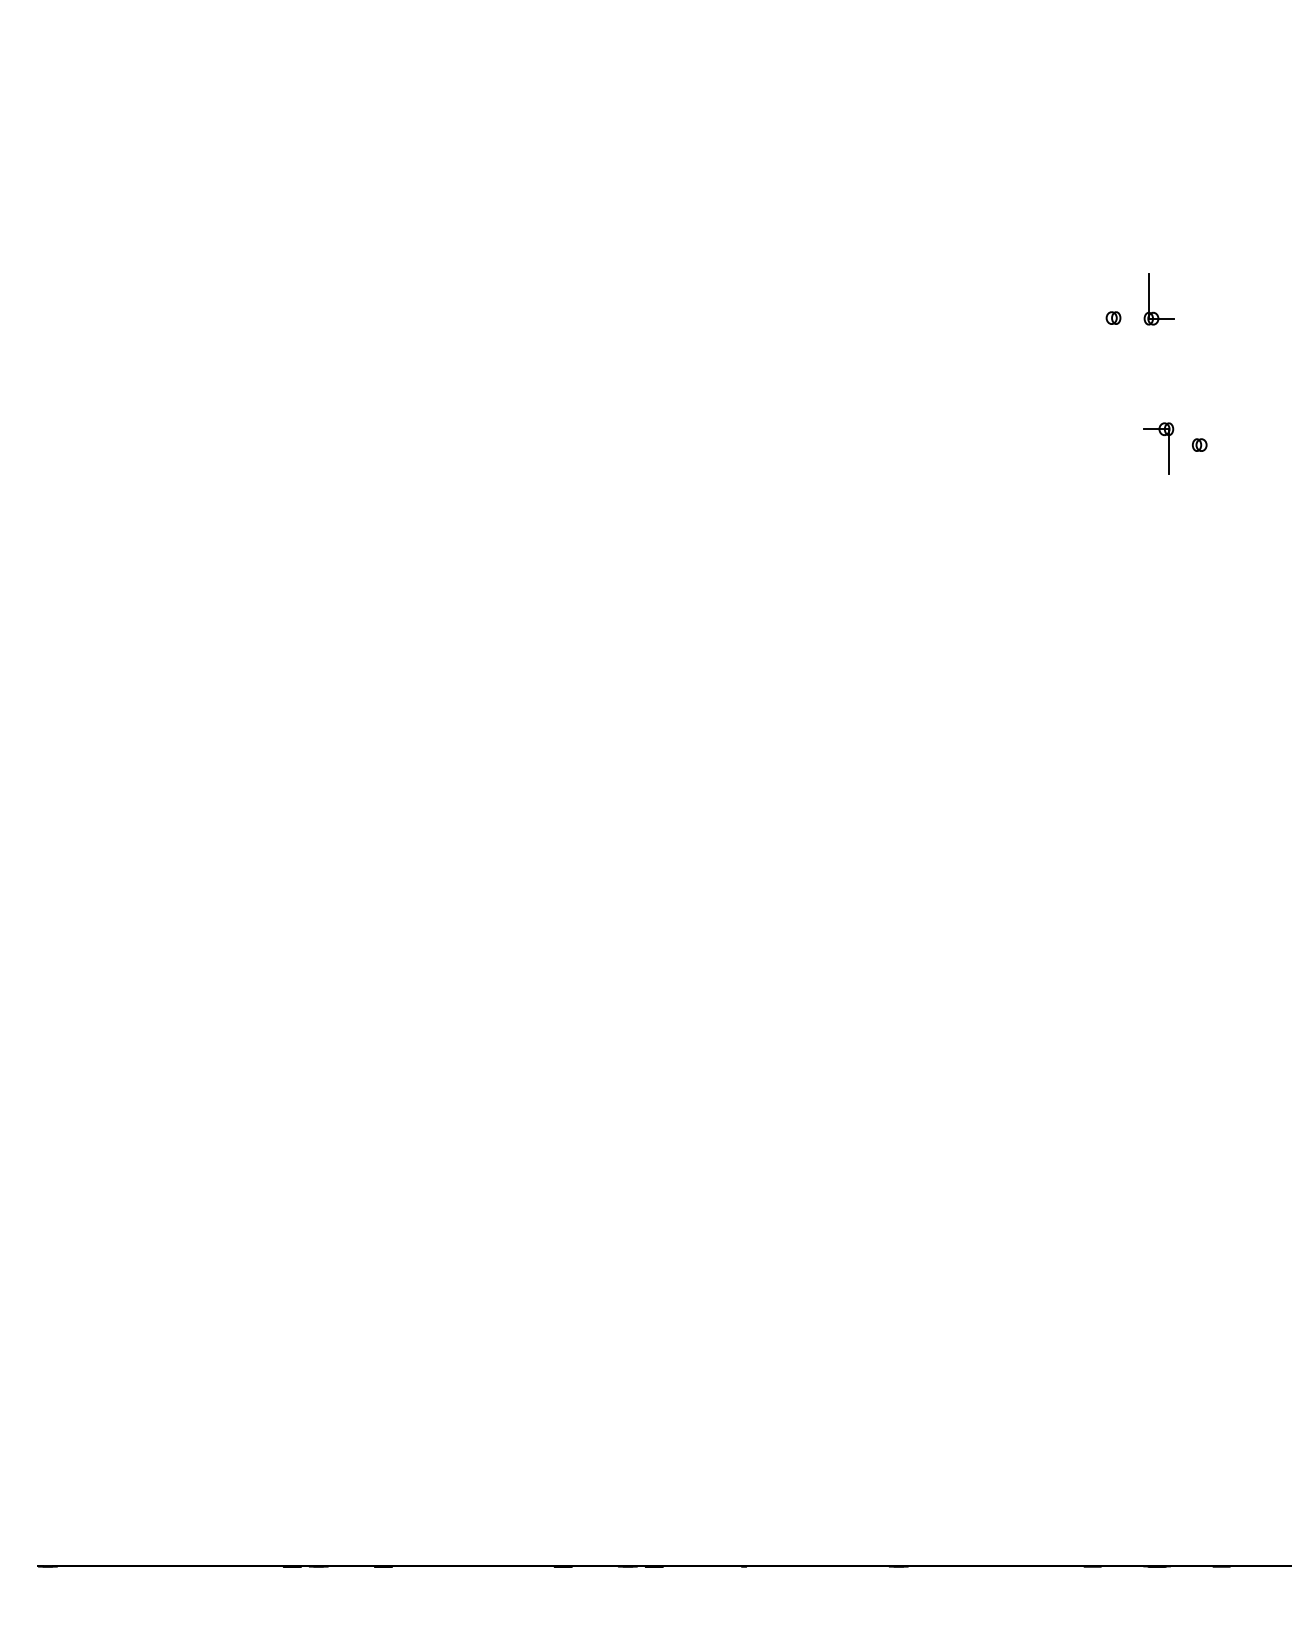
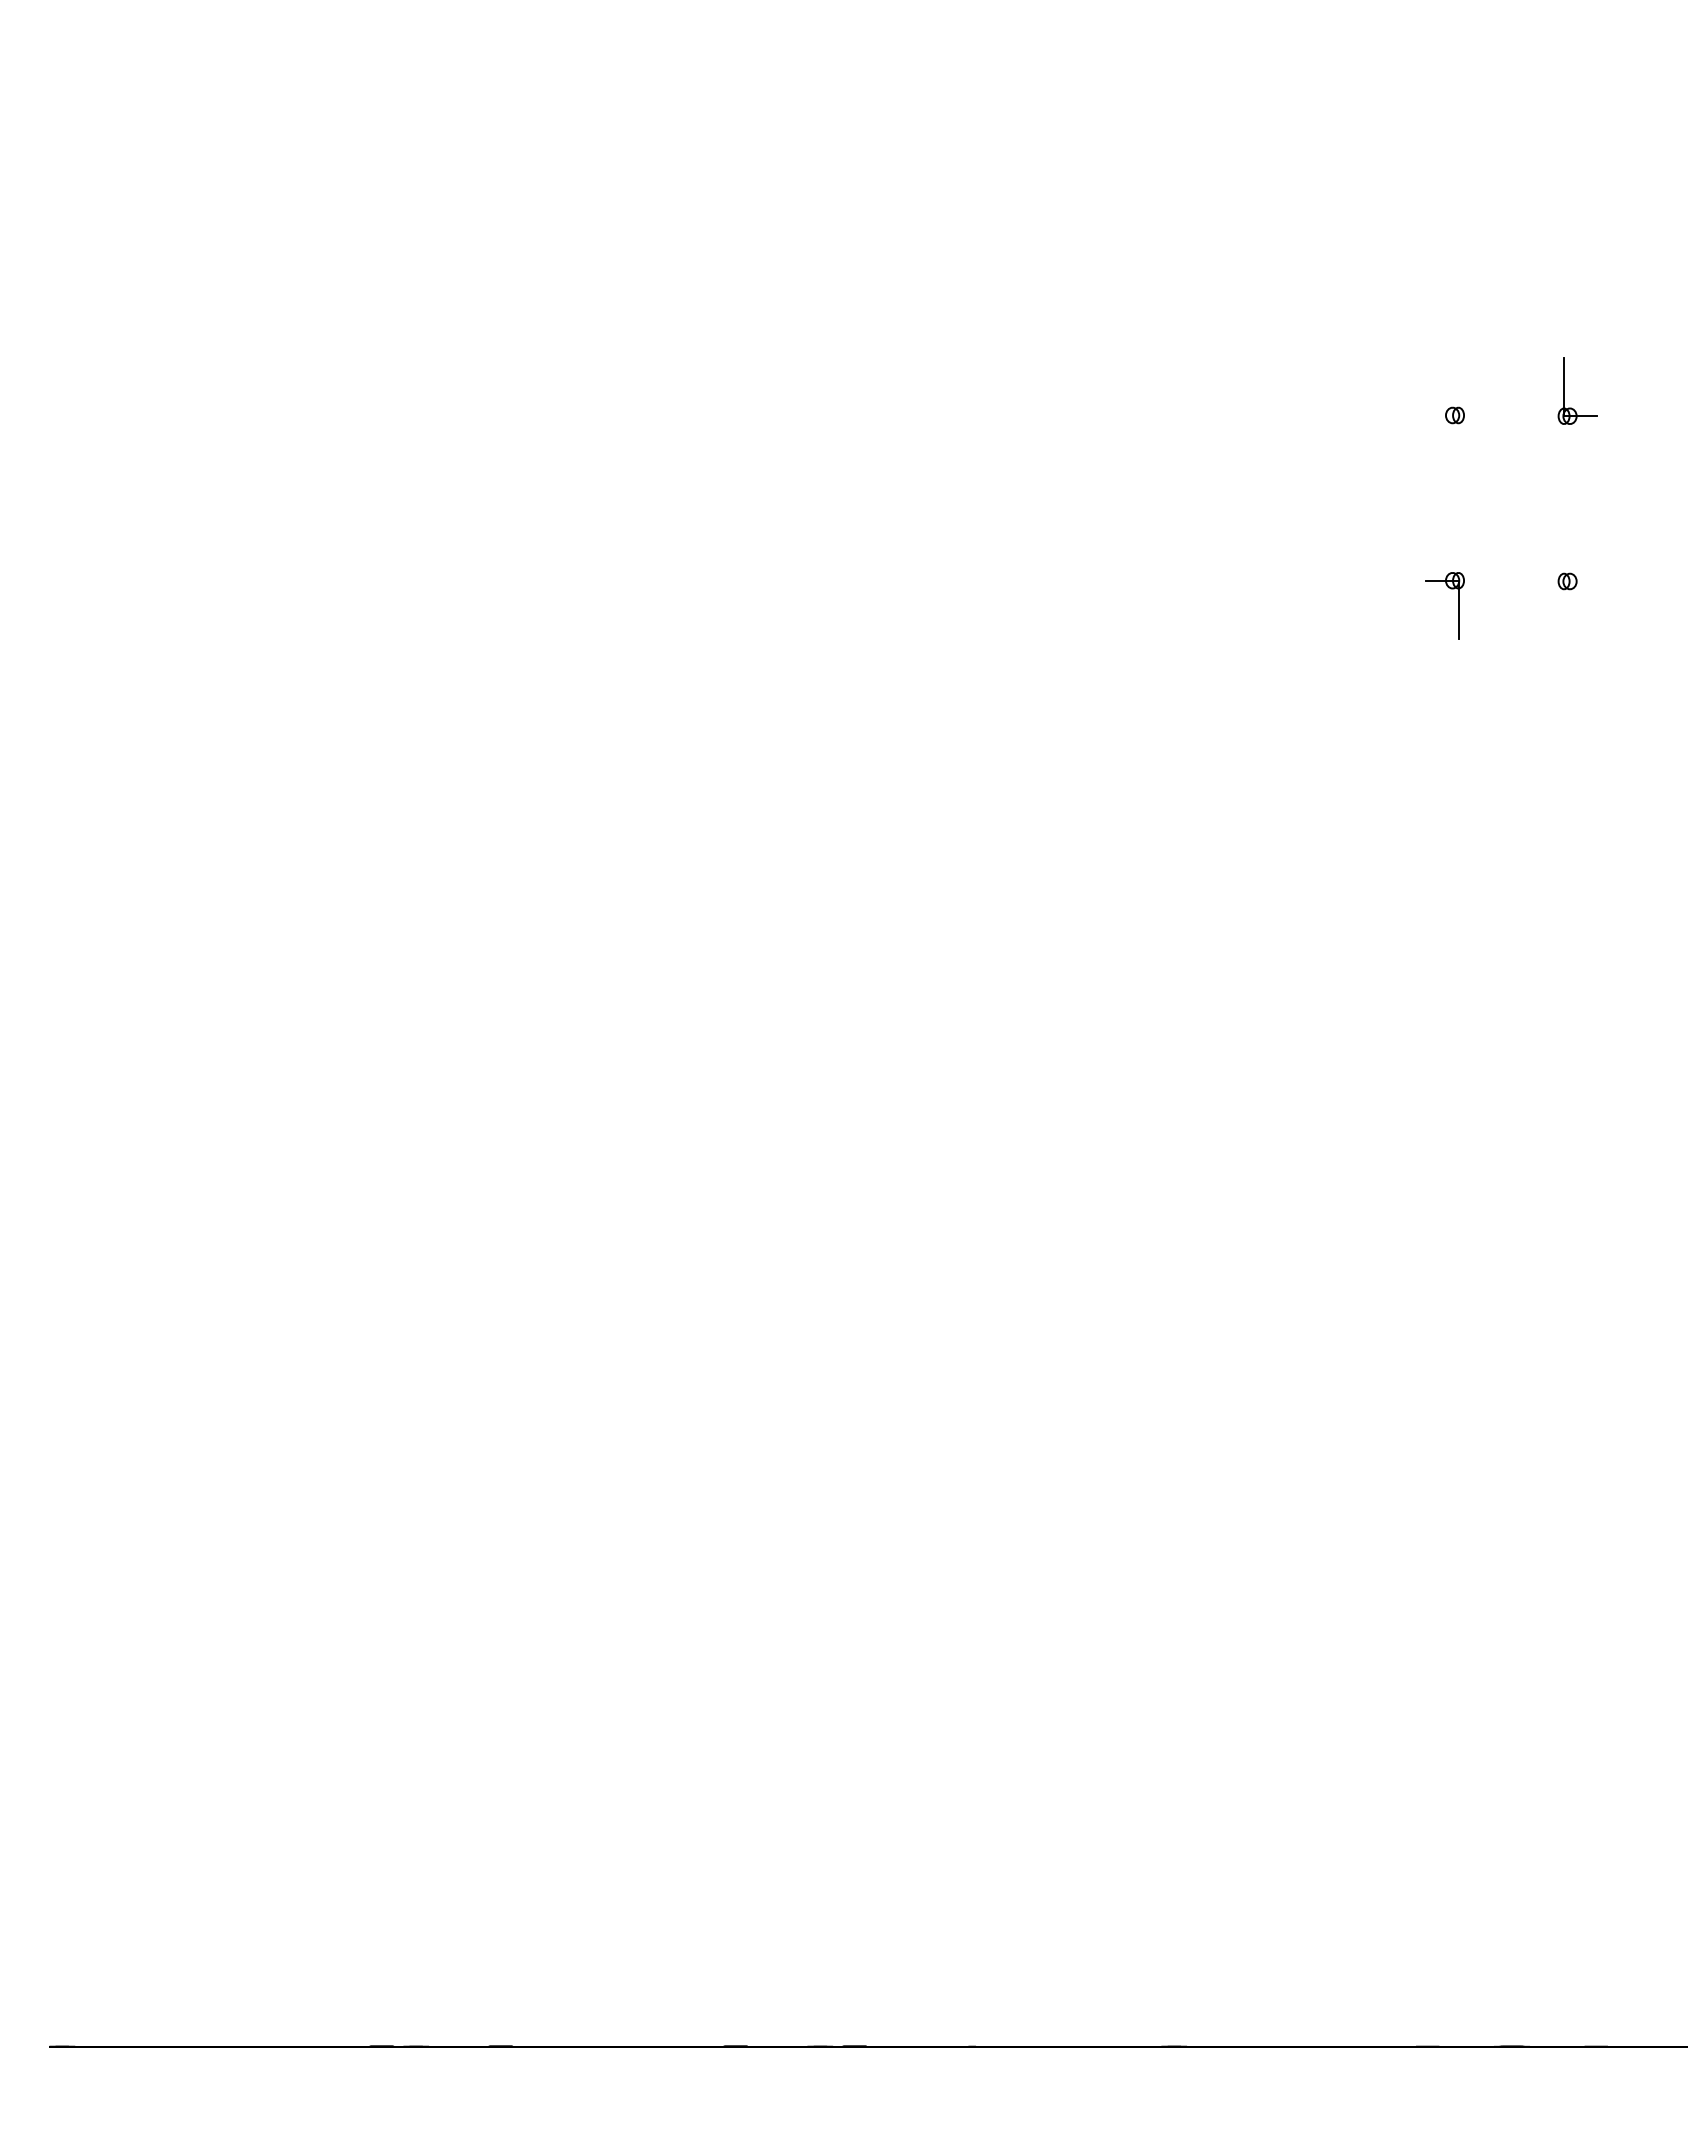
part: (1149, 298) -> (1564, 390), moved
part: (1169, 448) -> (1458, 605), moved

